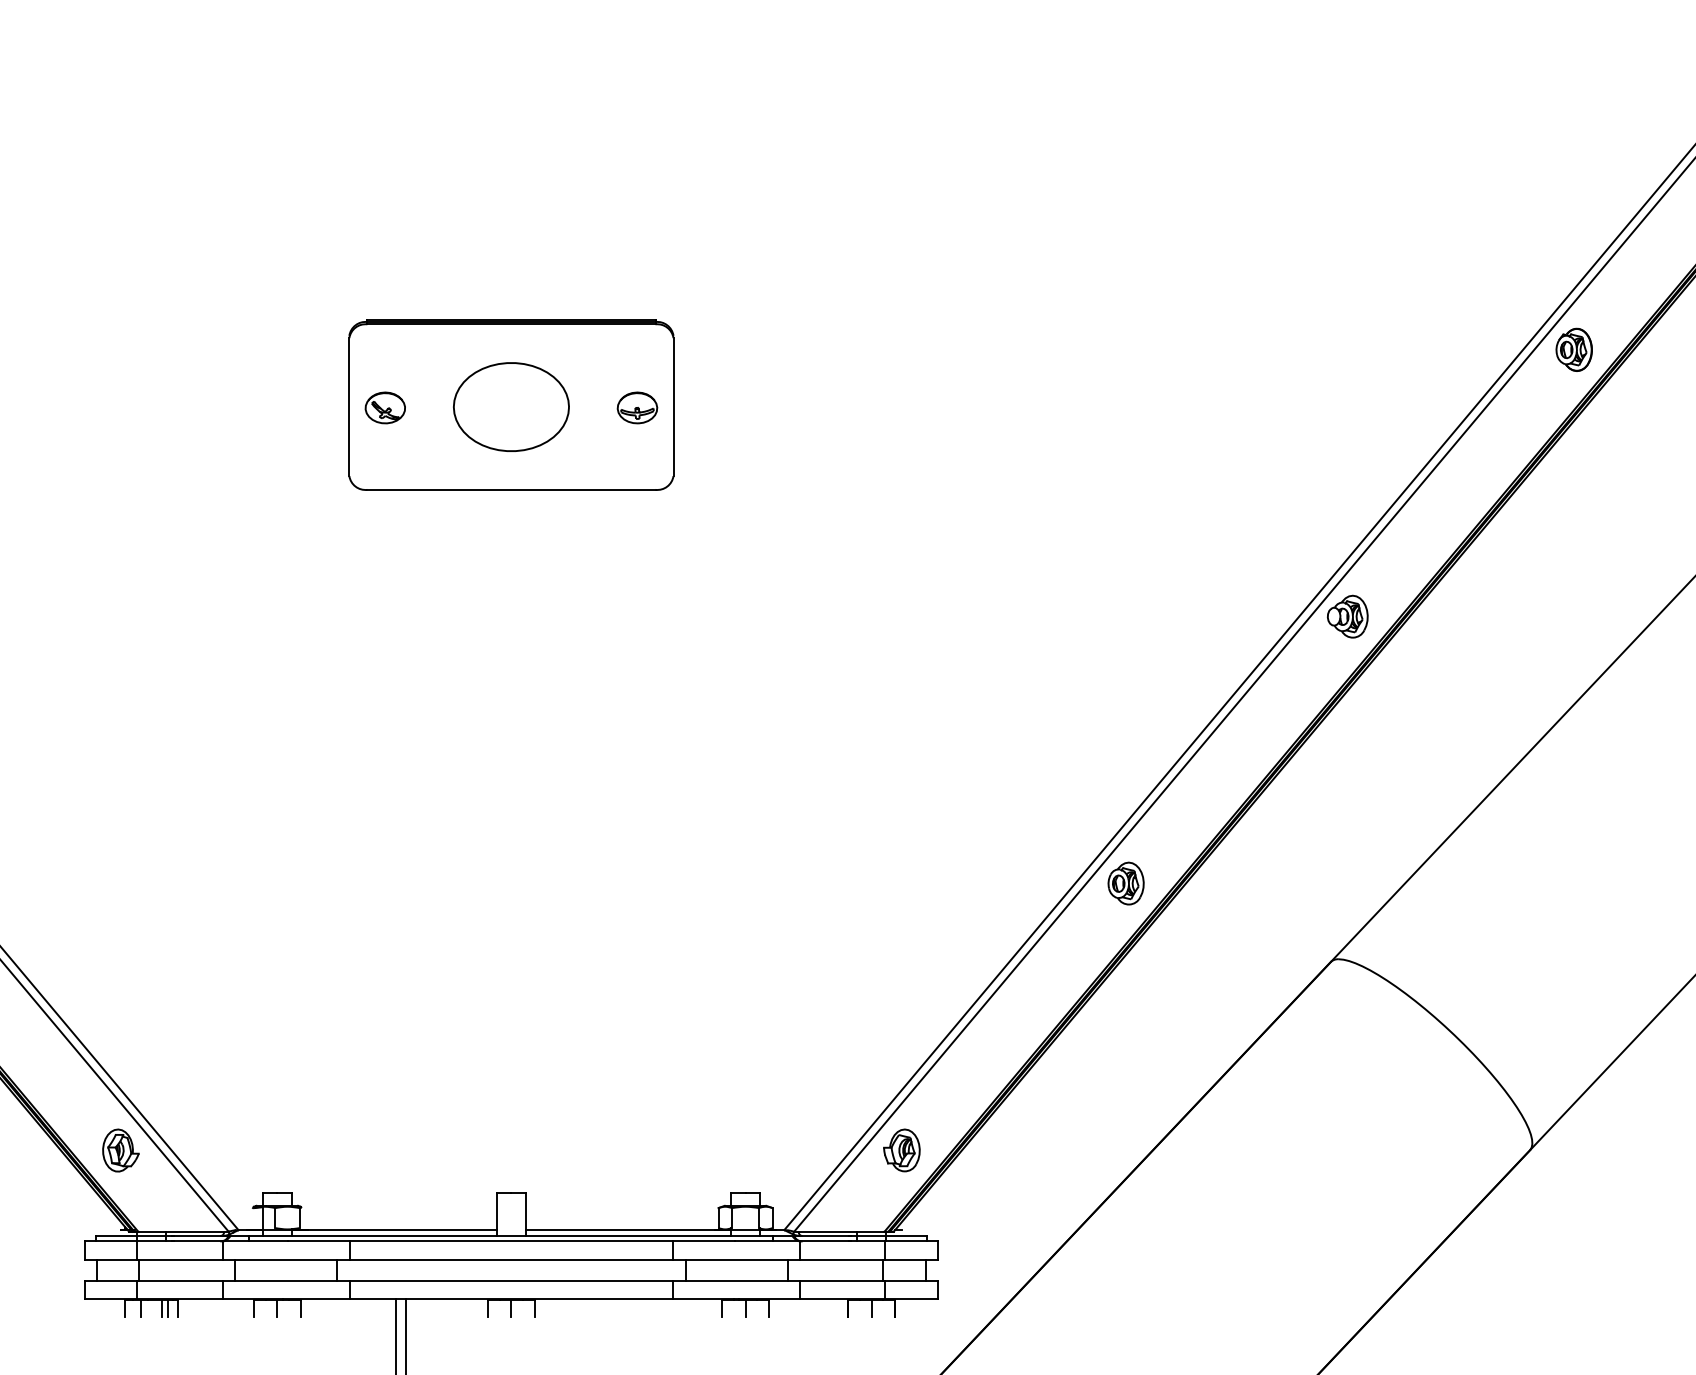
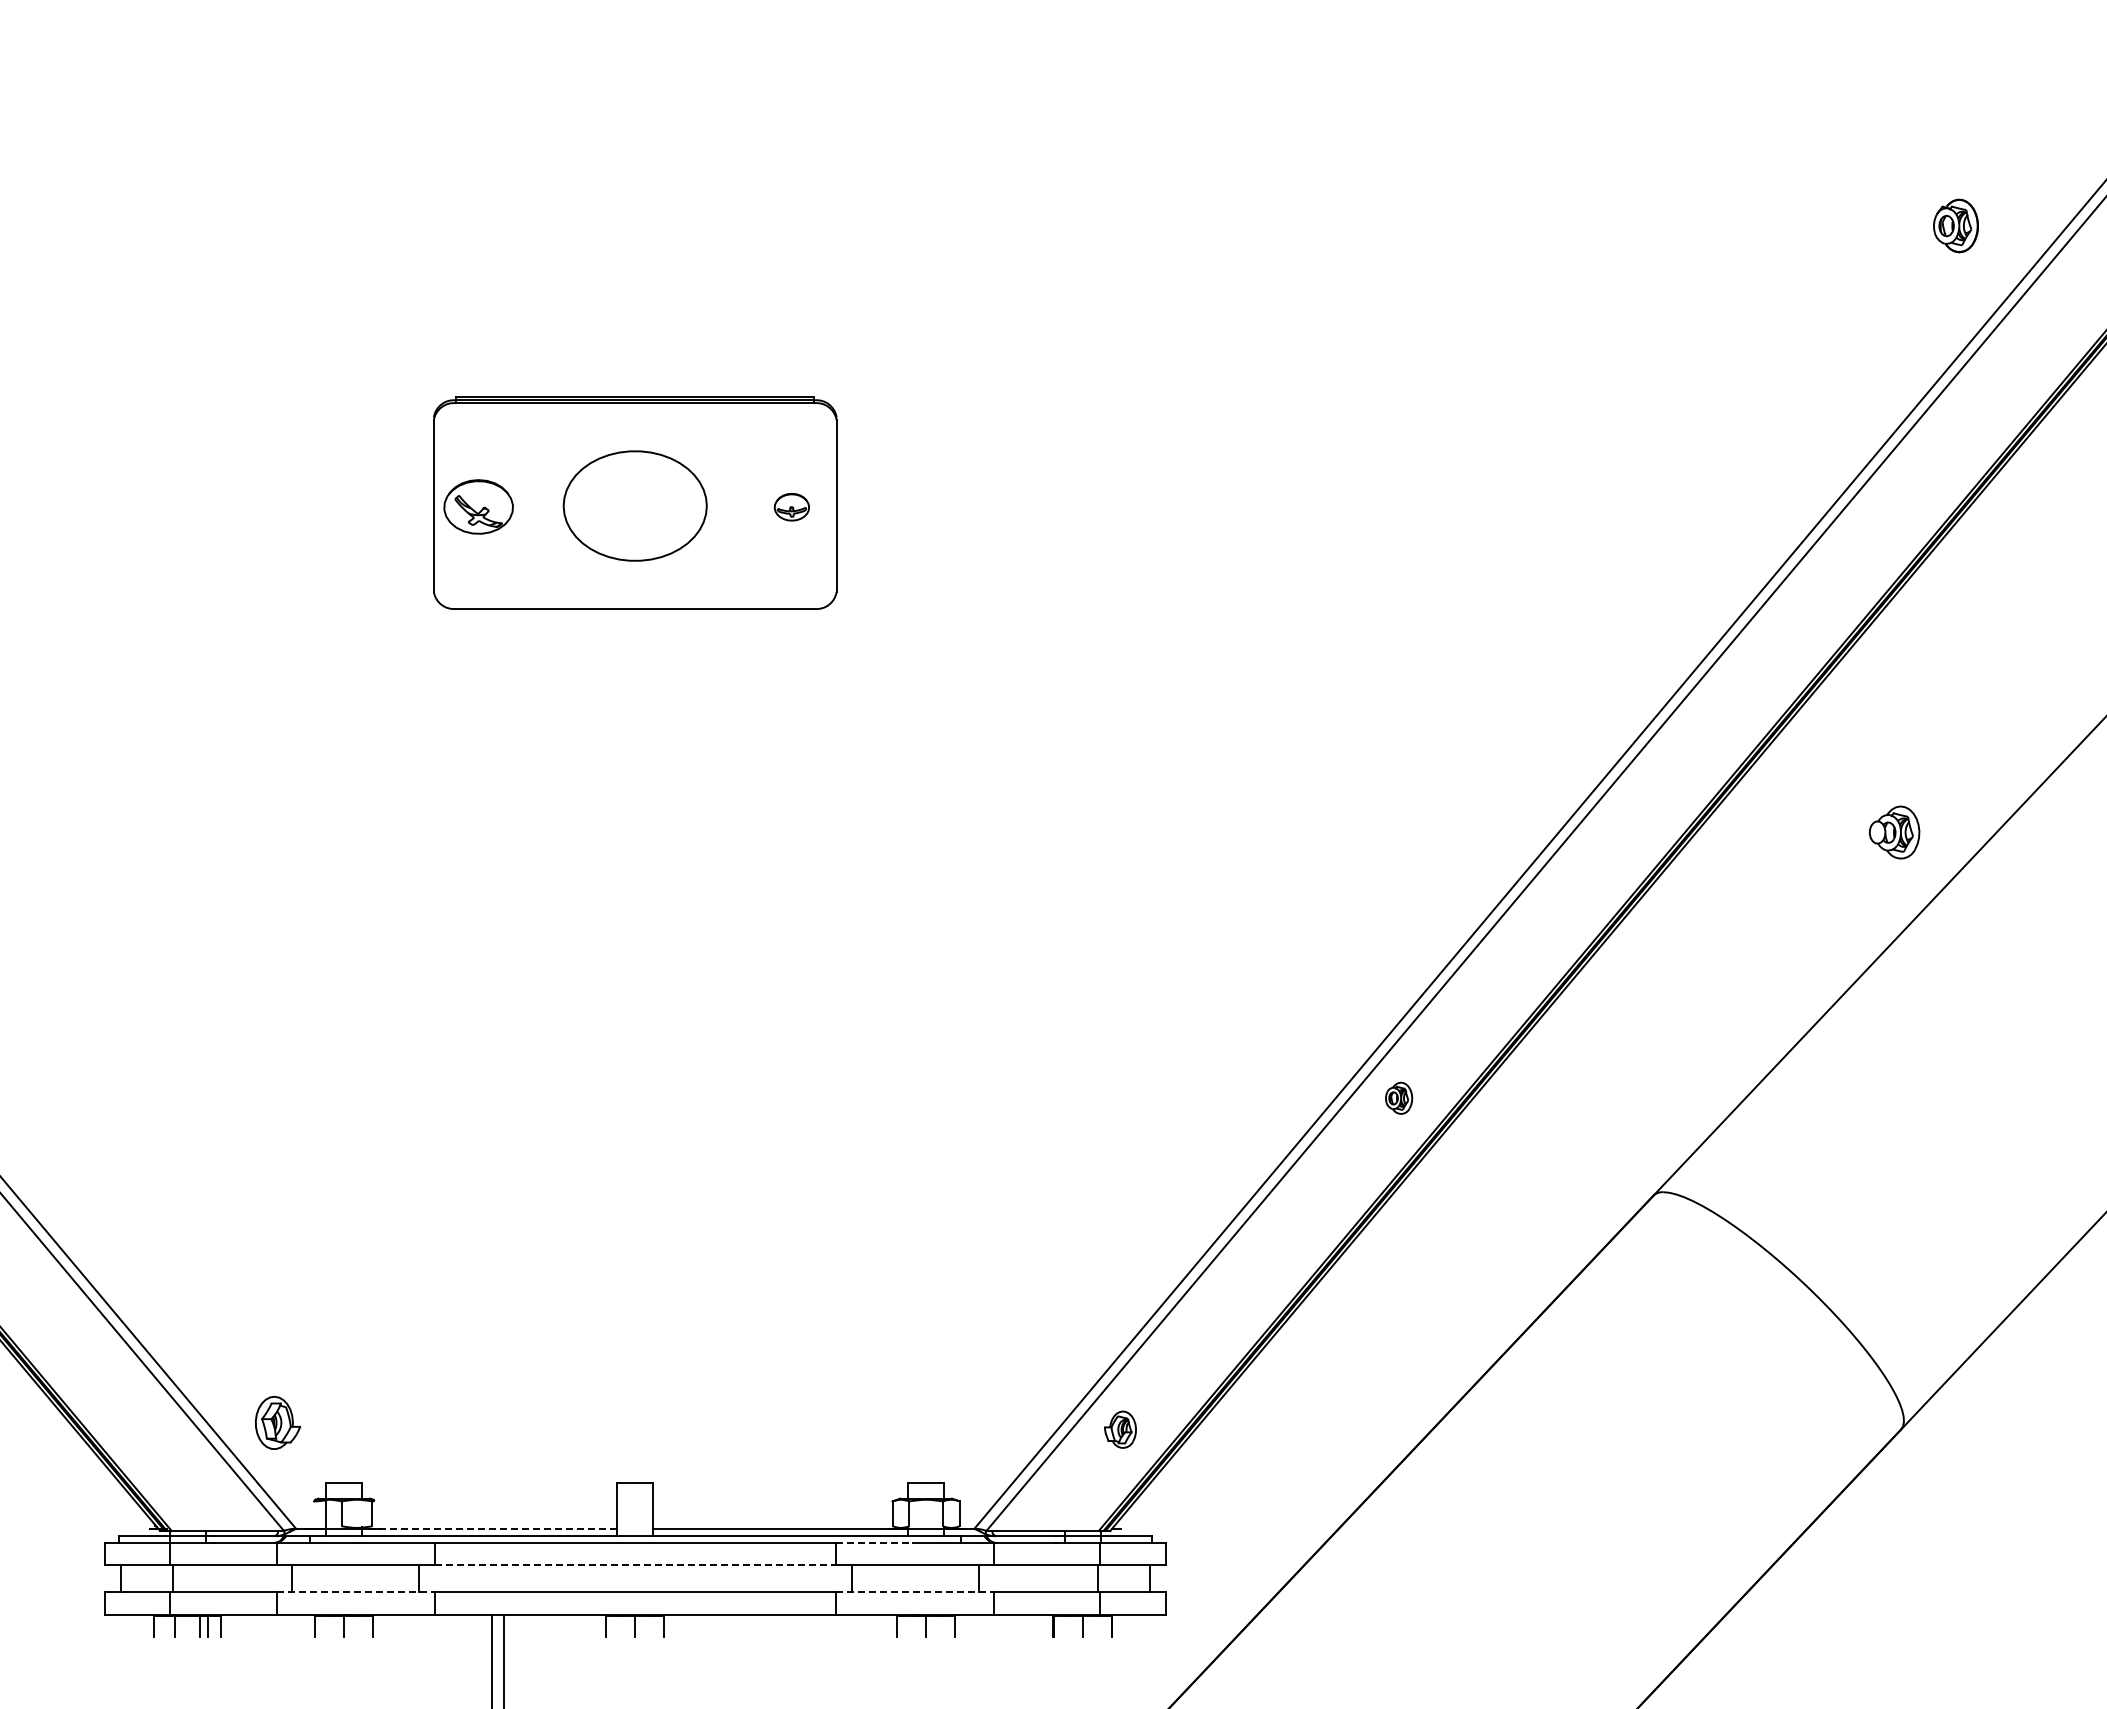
part: (1573, 349) -> (1955, 225), moved
part: (385, 408) -> (478, 507), size x1.4
part: (637, 408) -> (791, 507), size x0.7
part: (1347, 616) -> (1894, 832), moved
part: (1125, 883) -> (1398, 1098), size x0.6
part: (120, 1150) -> (277, 1422), moved
part: (901, 1150) -> (1120, 1429), size x0.7
line: (394, 1229) -> (489, 1528), solid -> dashed
line: (703, 1241) -> (874, 1542), solid -> dashed
line: (511, 1259) -> (635, 1565), solid -> dashed
line: (287, 1281) -> (356, 1592), solid -> dashed
line: (736, 1281) -> (915, 1592), solid -> dashed

